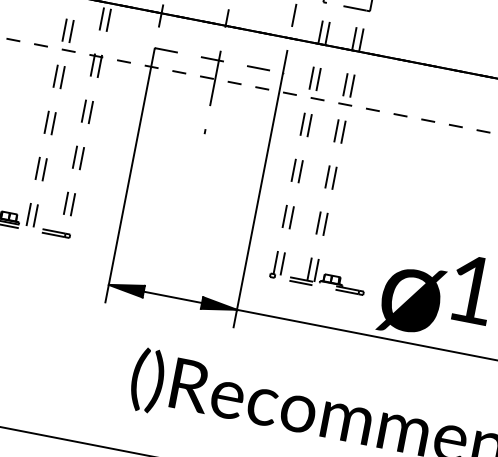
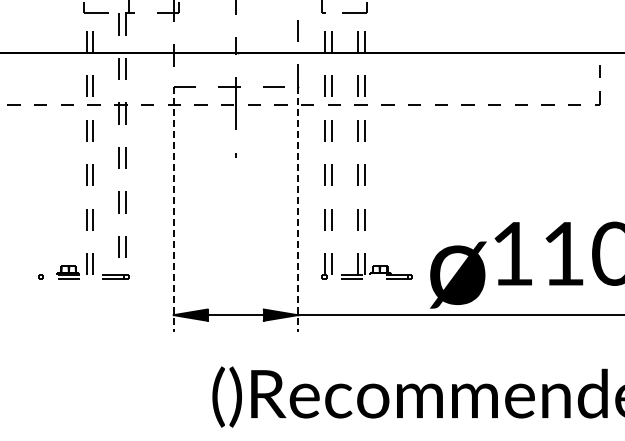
line: (129, 176) -> (173, 210), solid -> dashed
line: (257, 201) -> (297, 210), solid -> dashed

